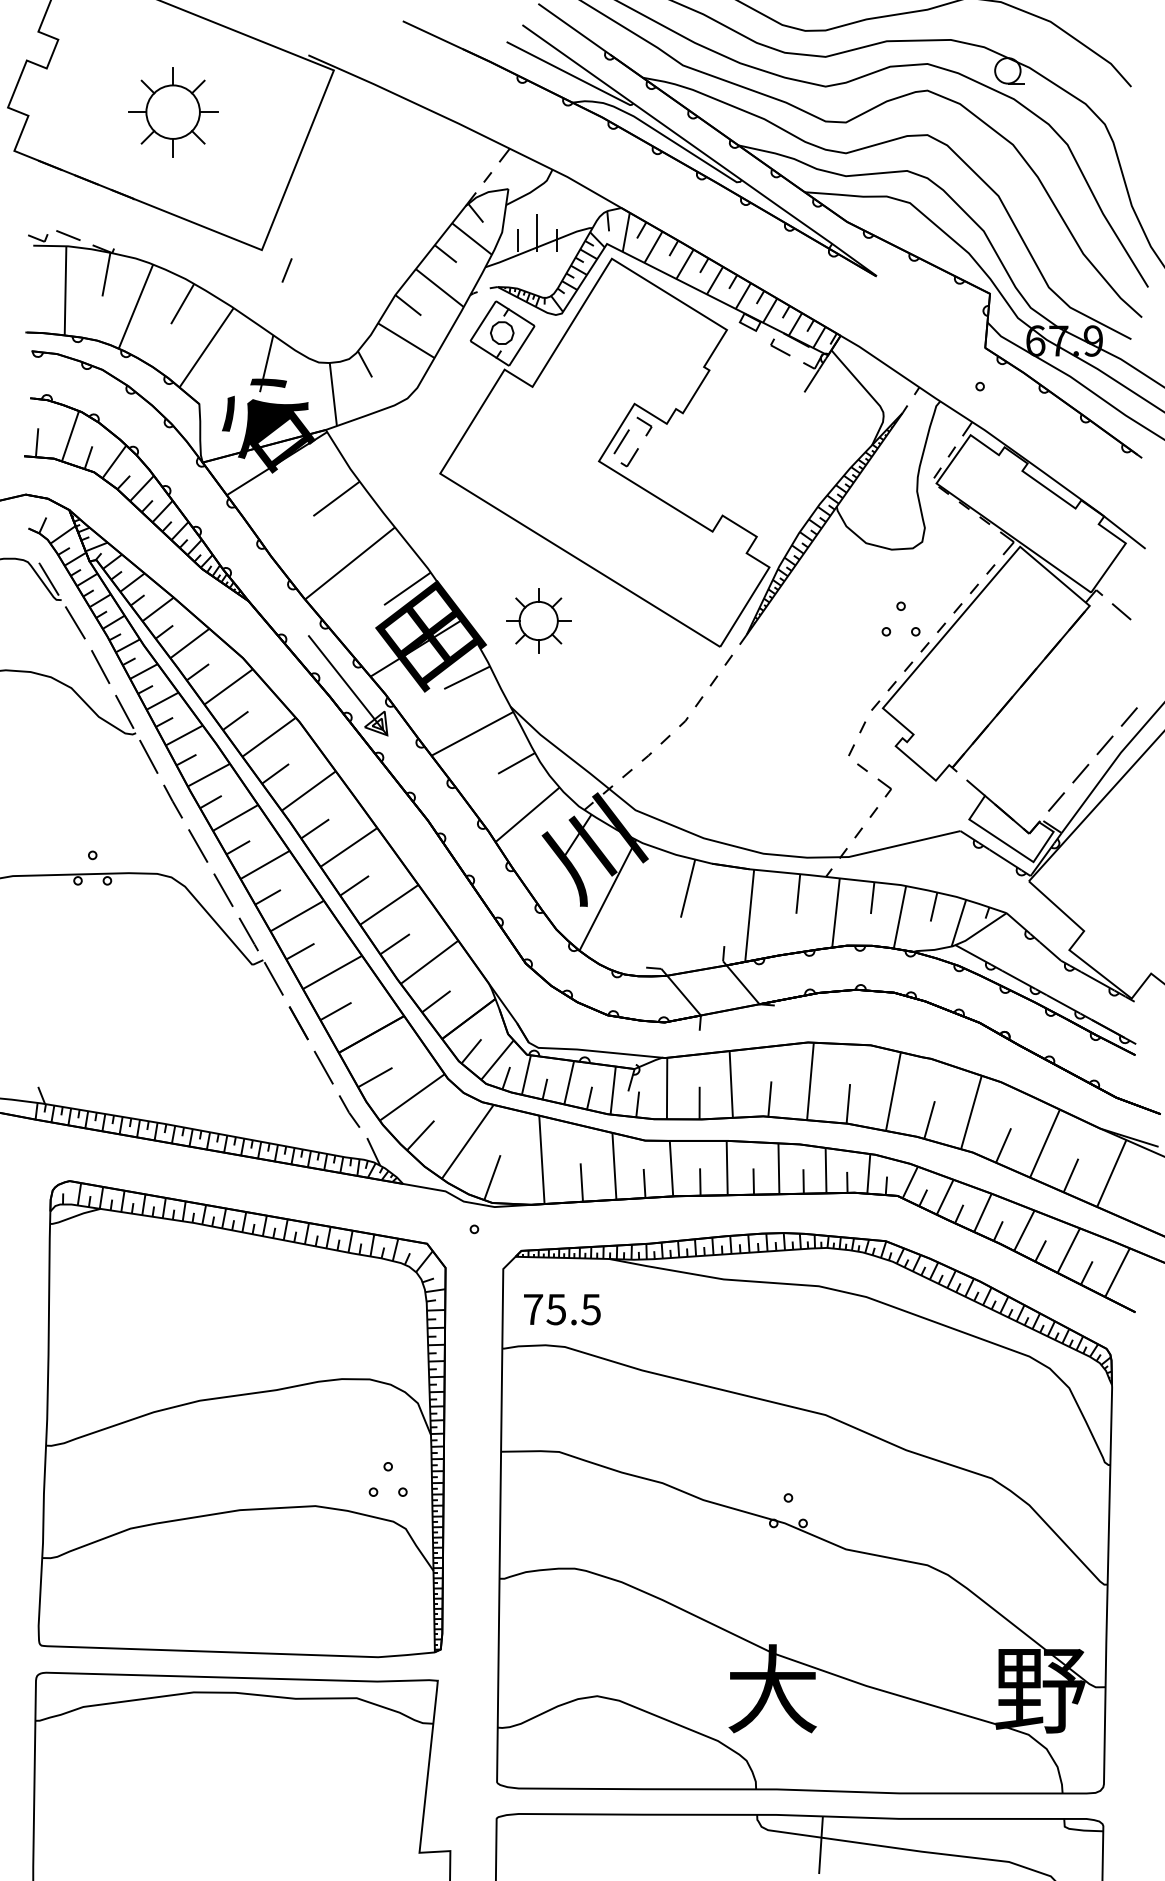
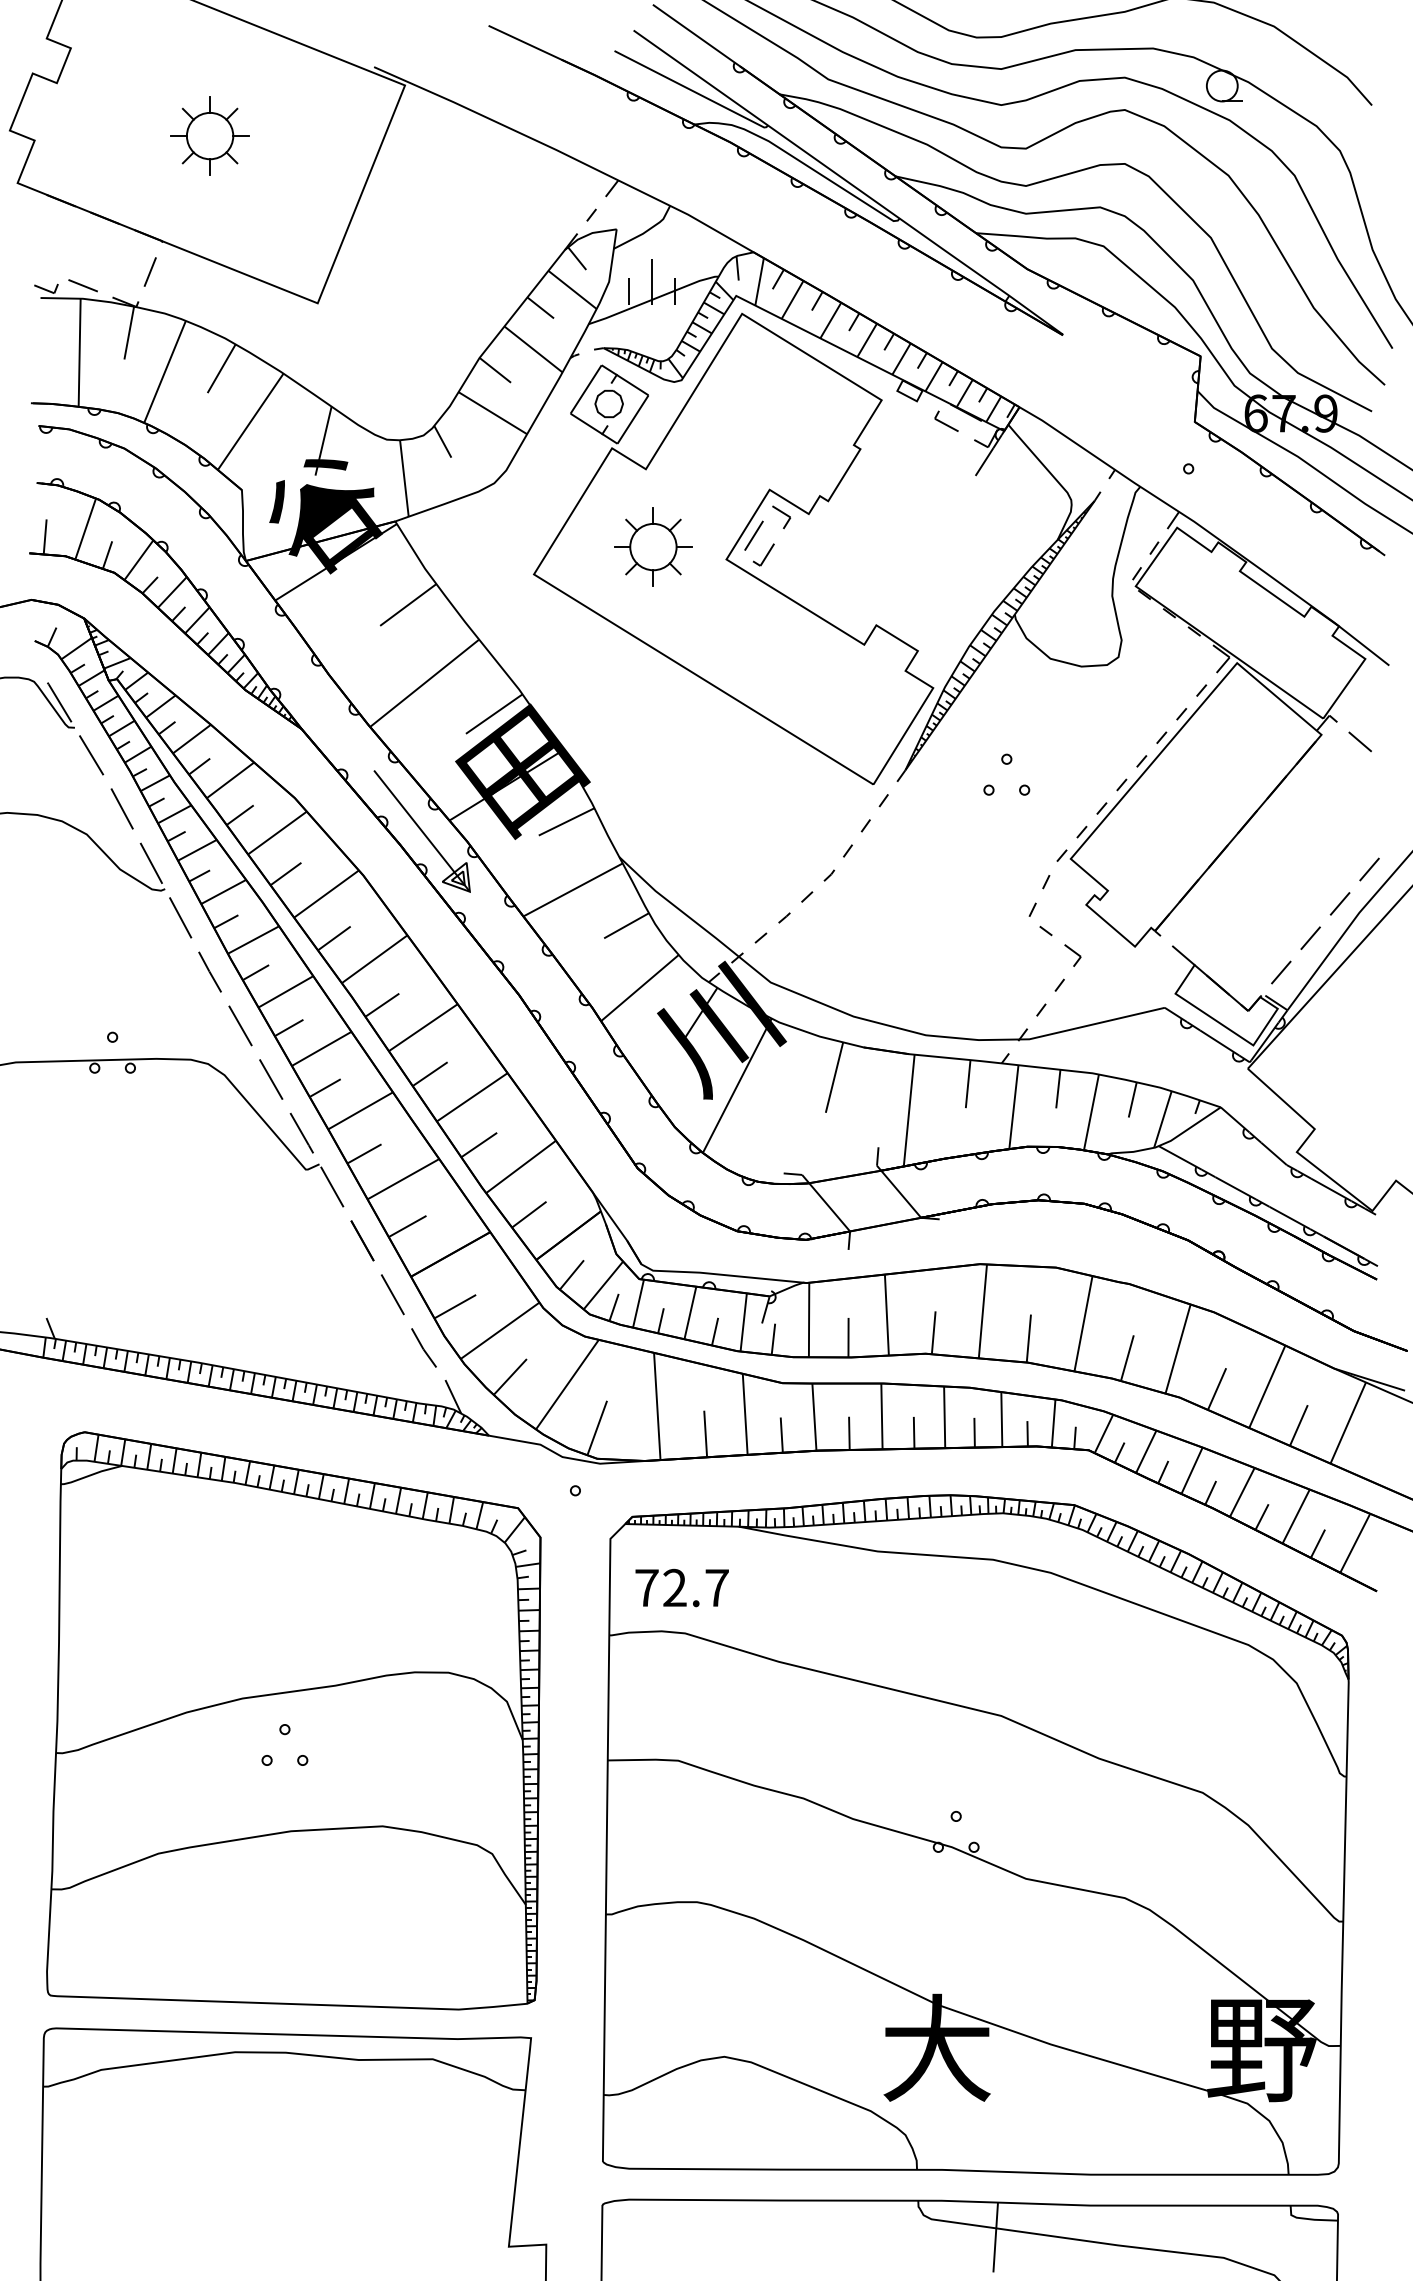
part: (172, 111) -> (209, 135), size x0.71
line: (286, 270) -> (149, 271), moved
part: (900, 610) -> (1006, 764), moved
part: (538, 620) -> (653, 546), moved
text: (573, 1309) -> (695, 1587), 75.5 -> 72.7
part: (387, 1471) -> (284, 1735), moved

